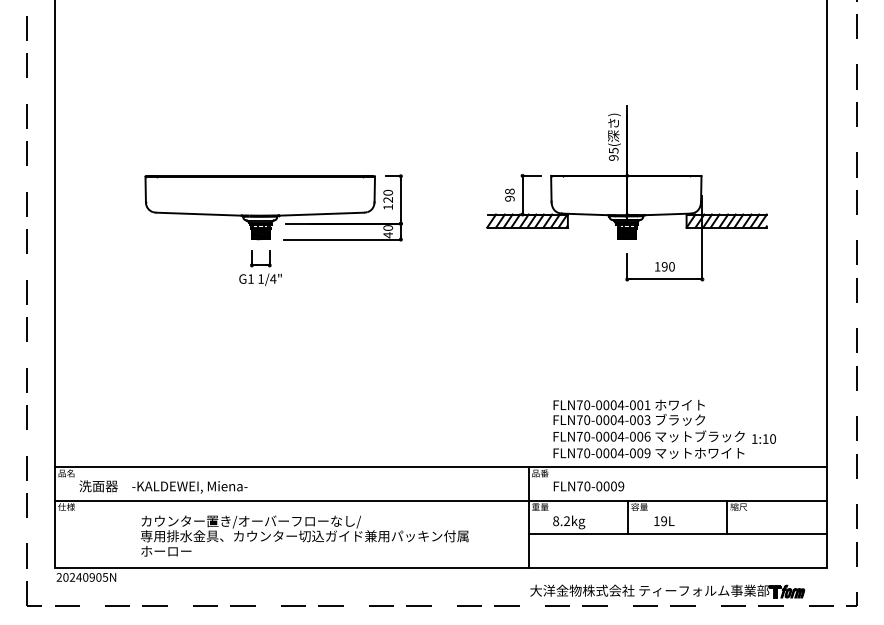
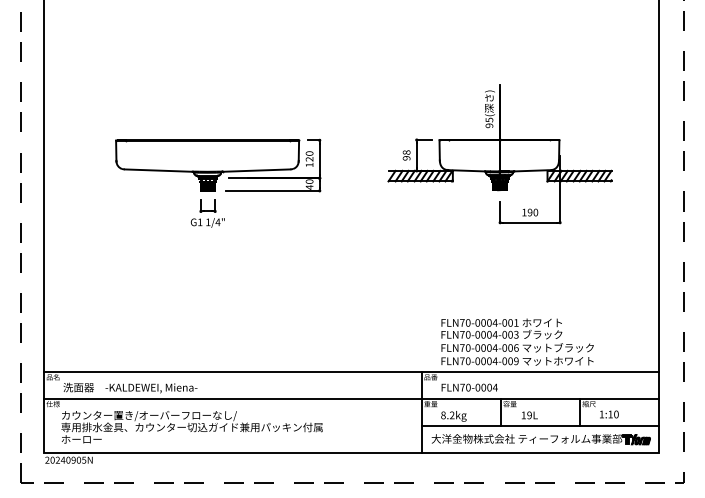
text: (763, 438) -> (608, 414), moved
text: (621, 486) -> (495, 387), FLN70-0009 -> FLN70-0004
text: (304, 535) -> (191, 426), moved
part: (667, 591) -> (541, 439), moved

